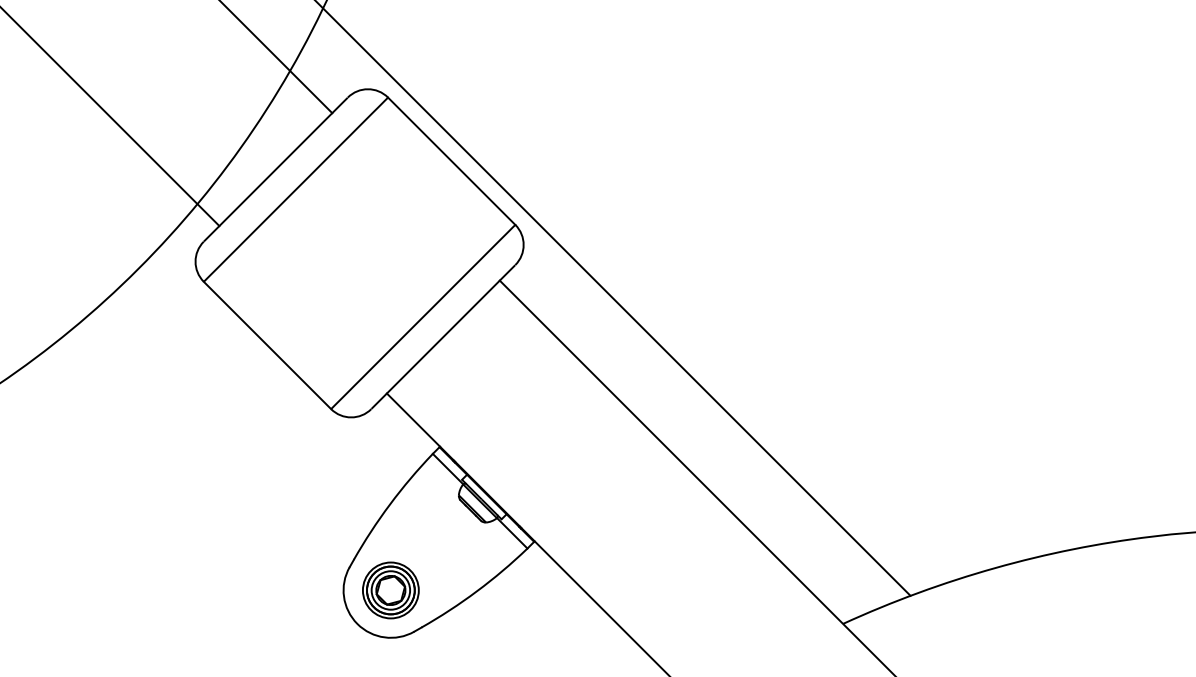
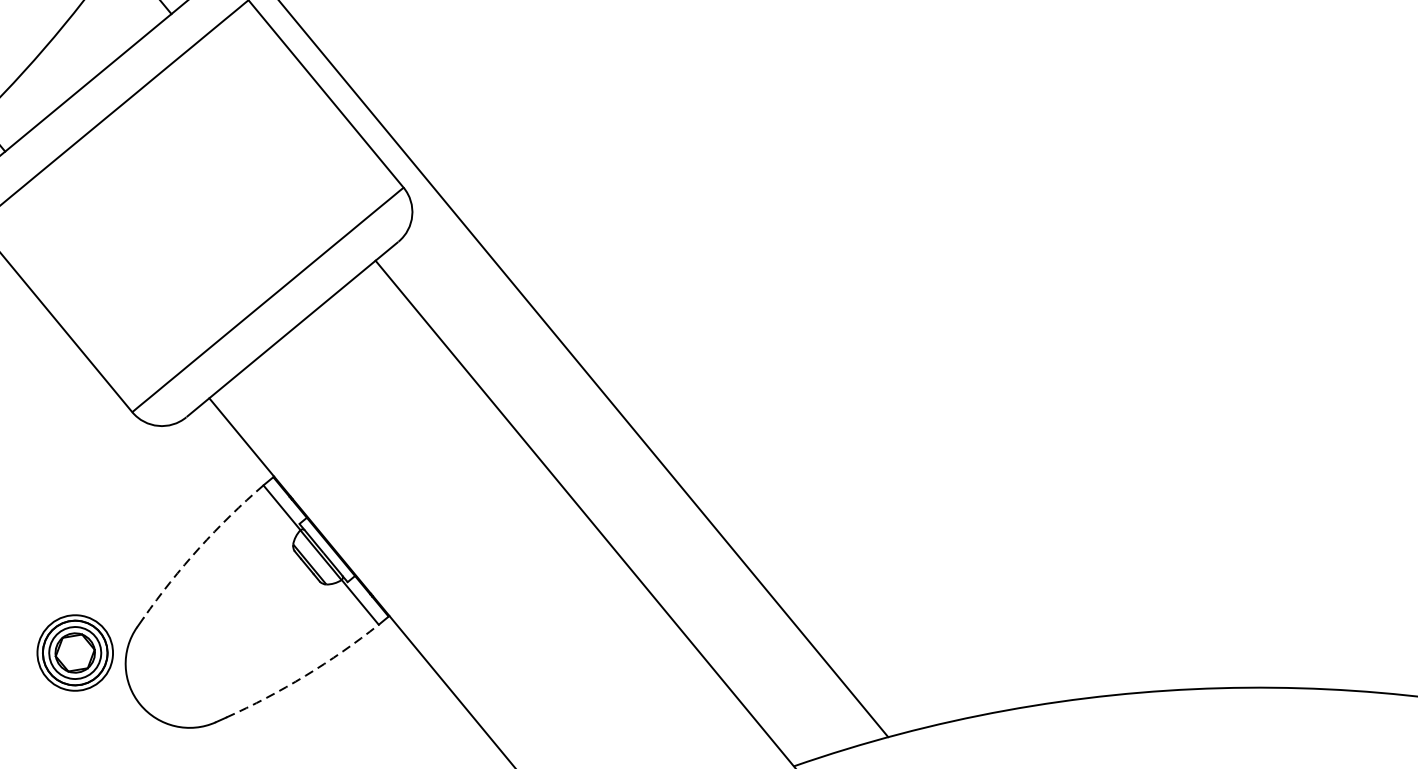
arc: (390, 504) -> (200, 548), solid -> dashed
part: (390, 590) -> (74, 653), moved
arc: (476, 591) -> (304, 676), solid -> dashed

